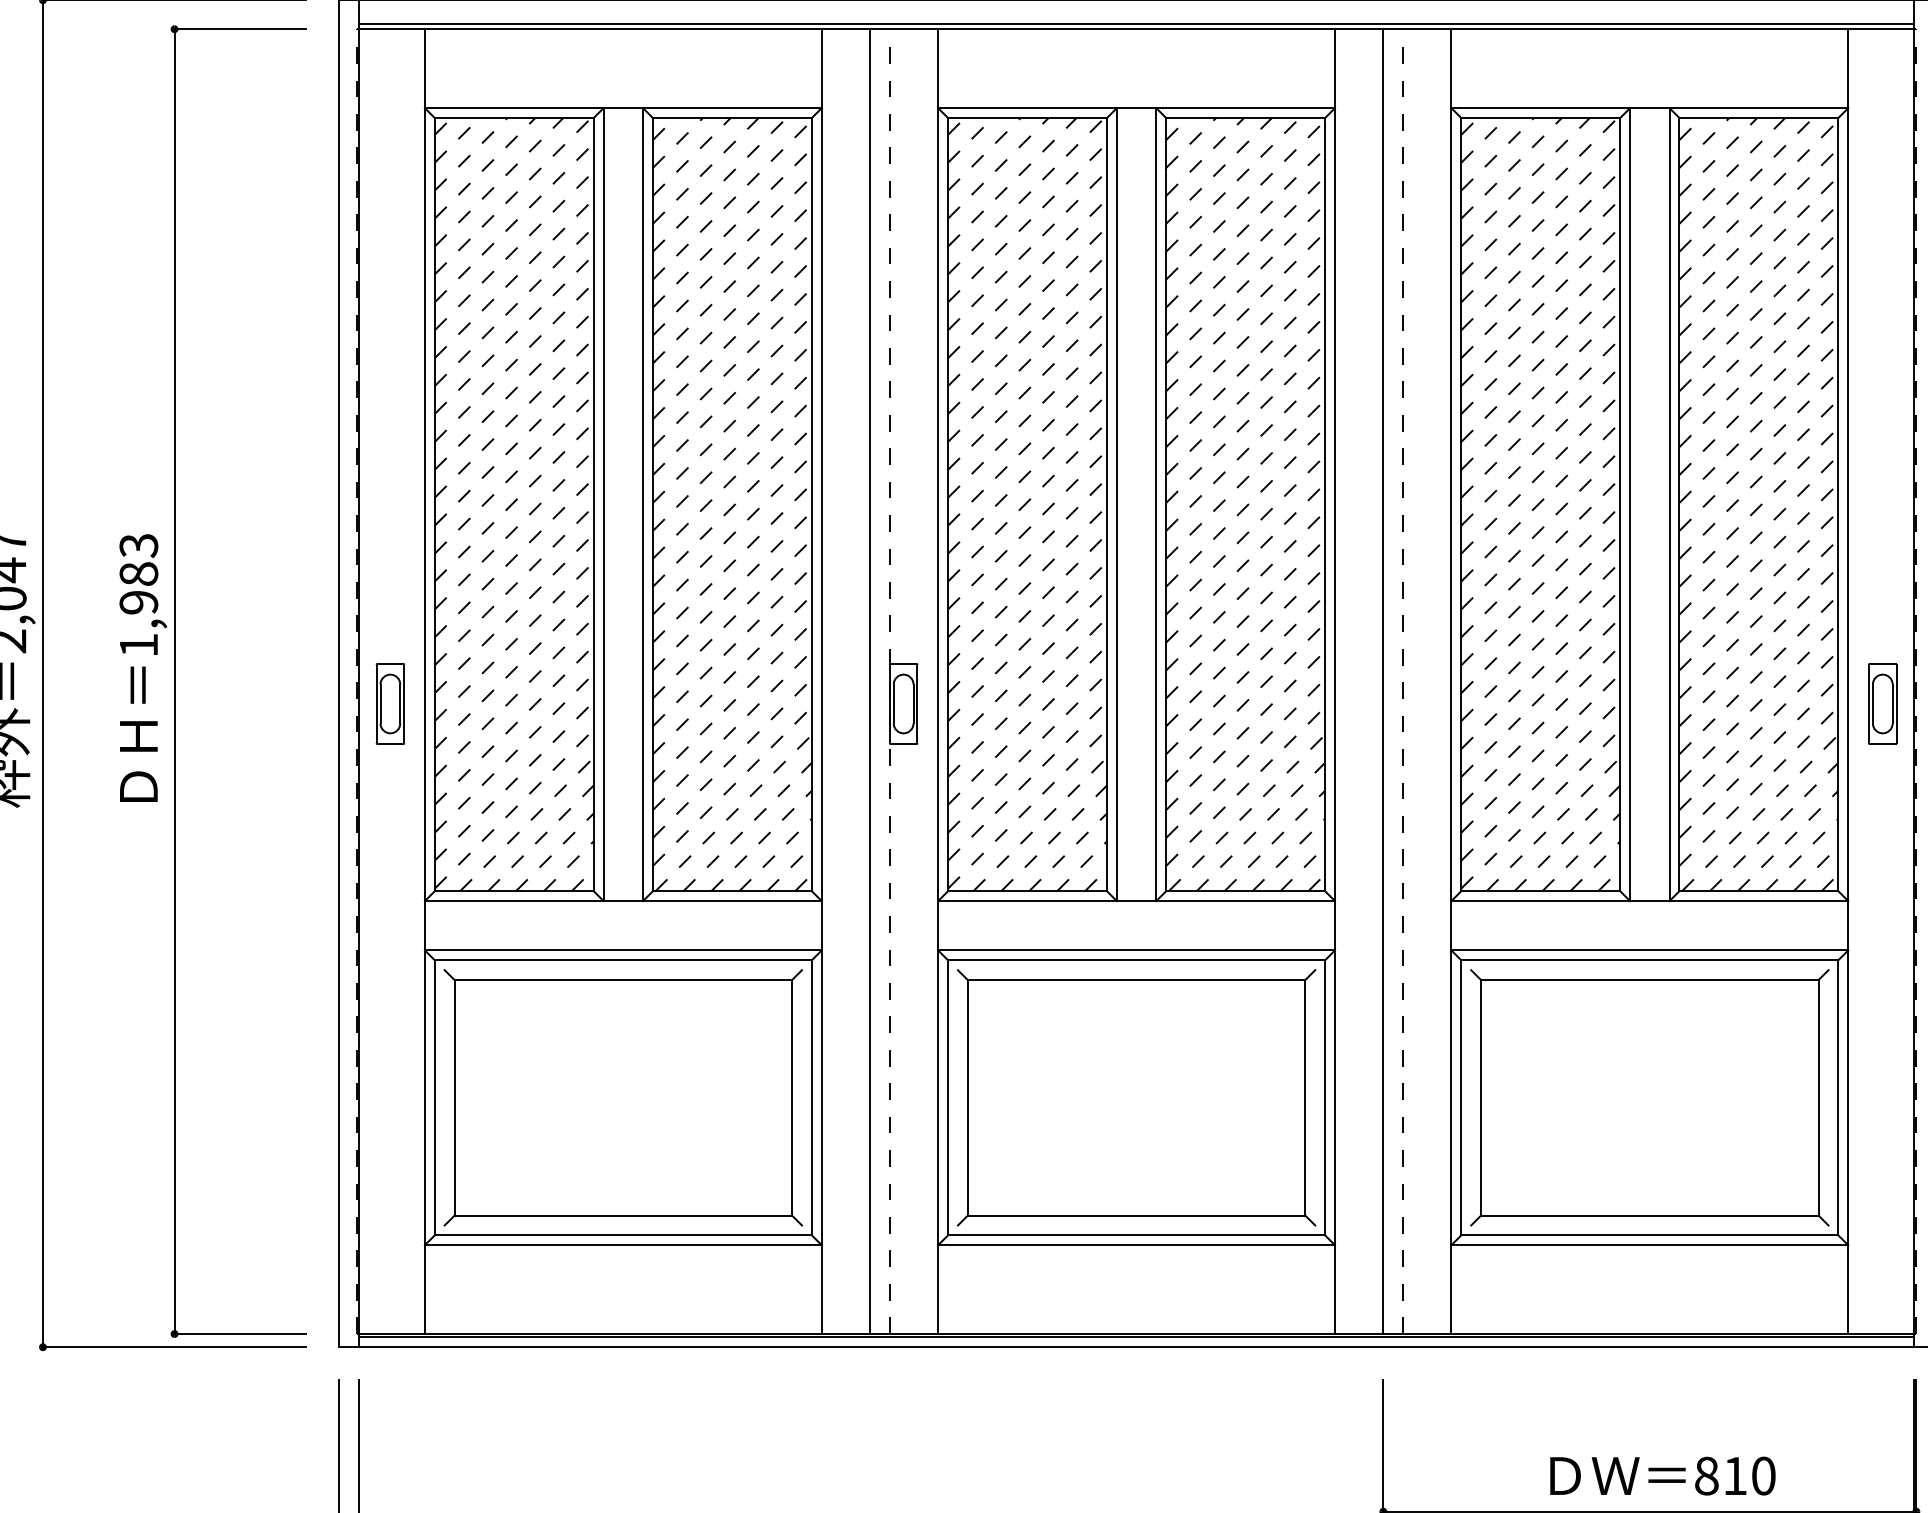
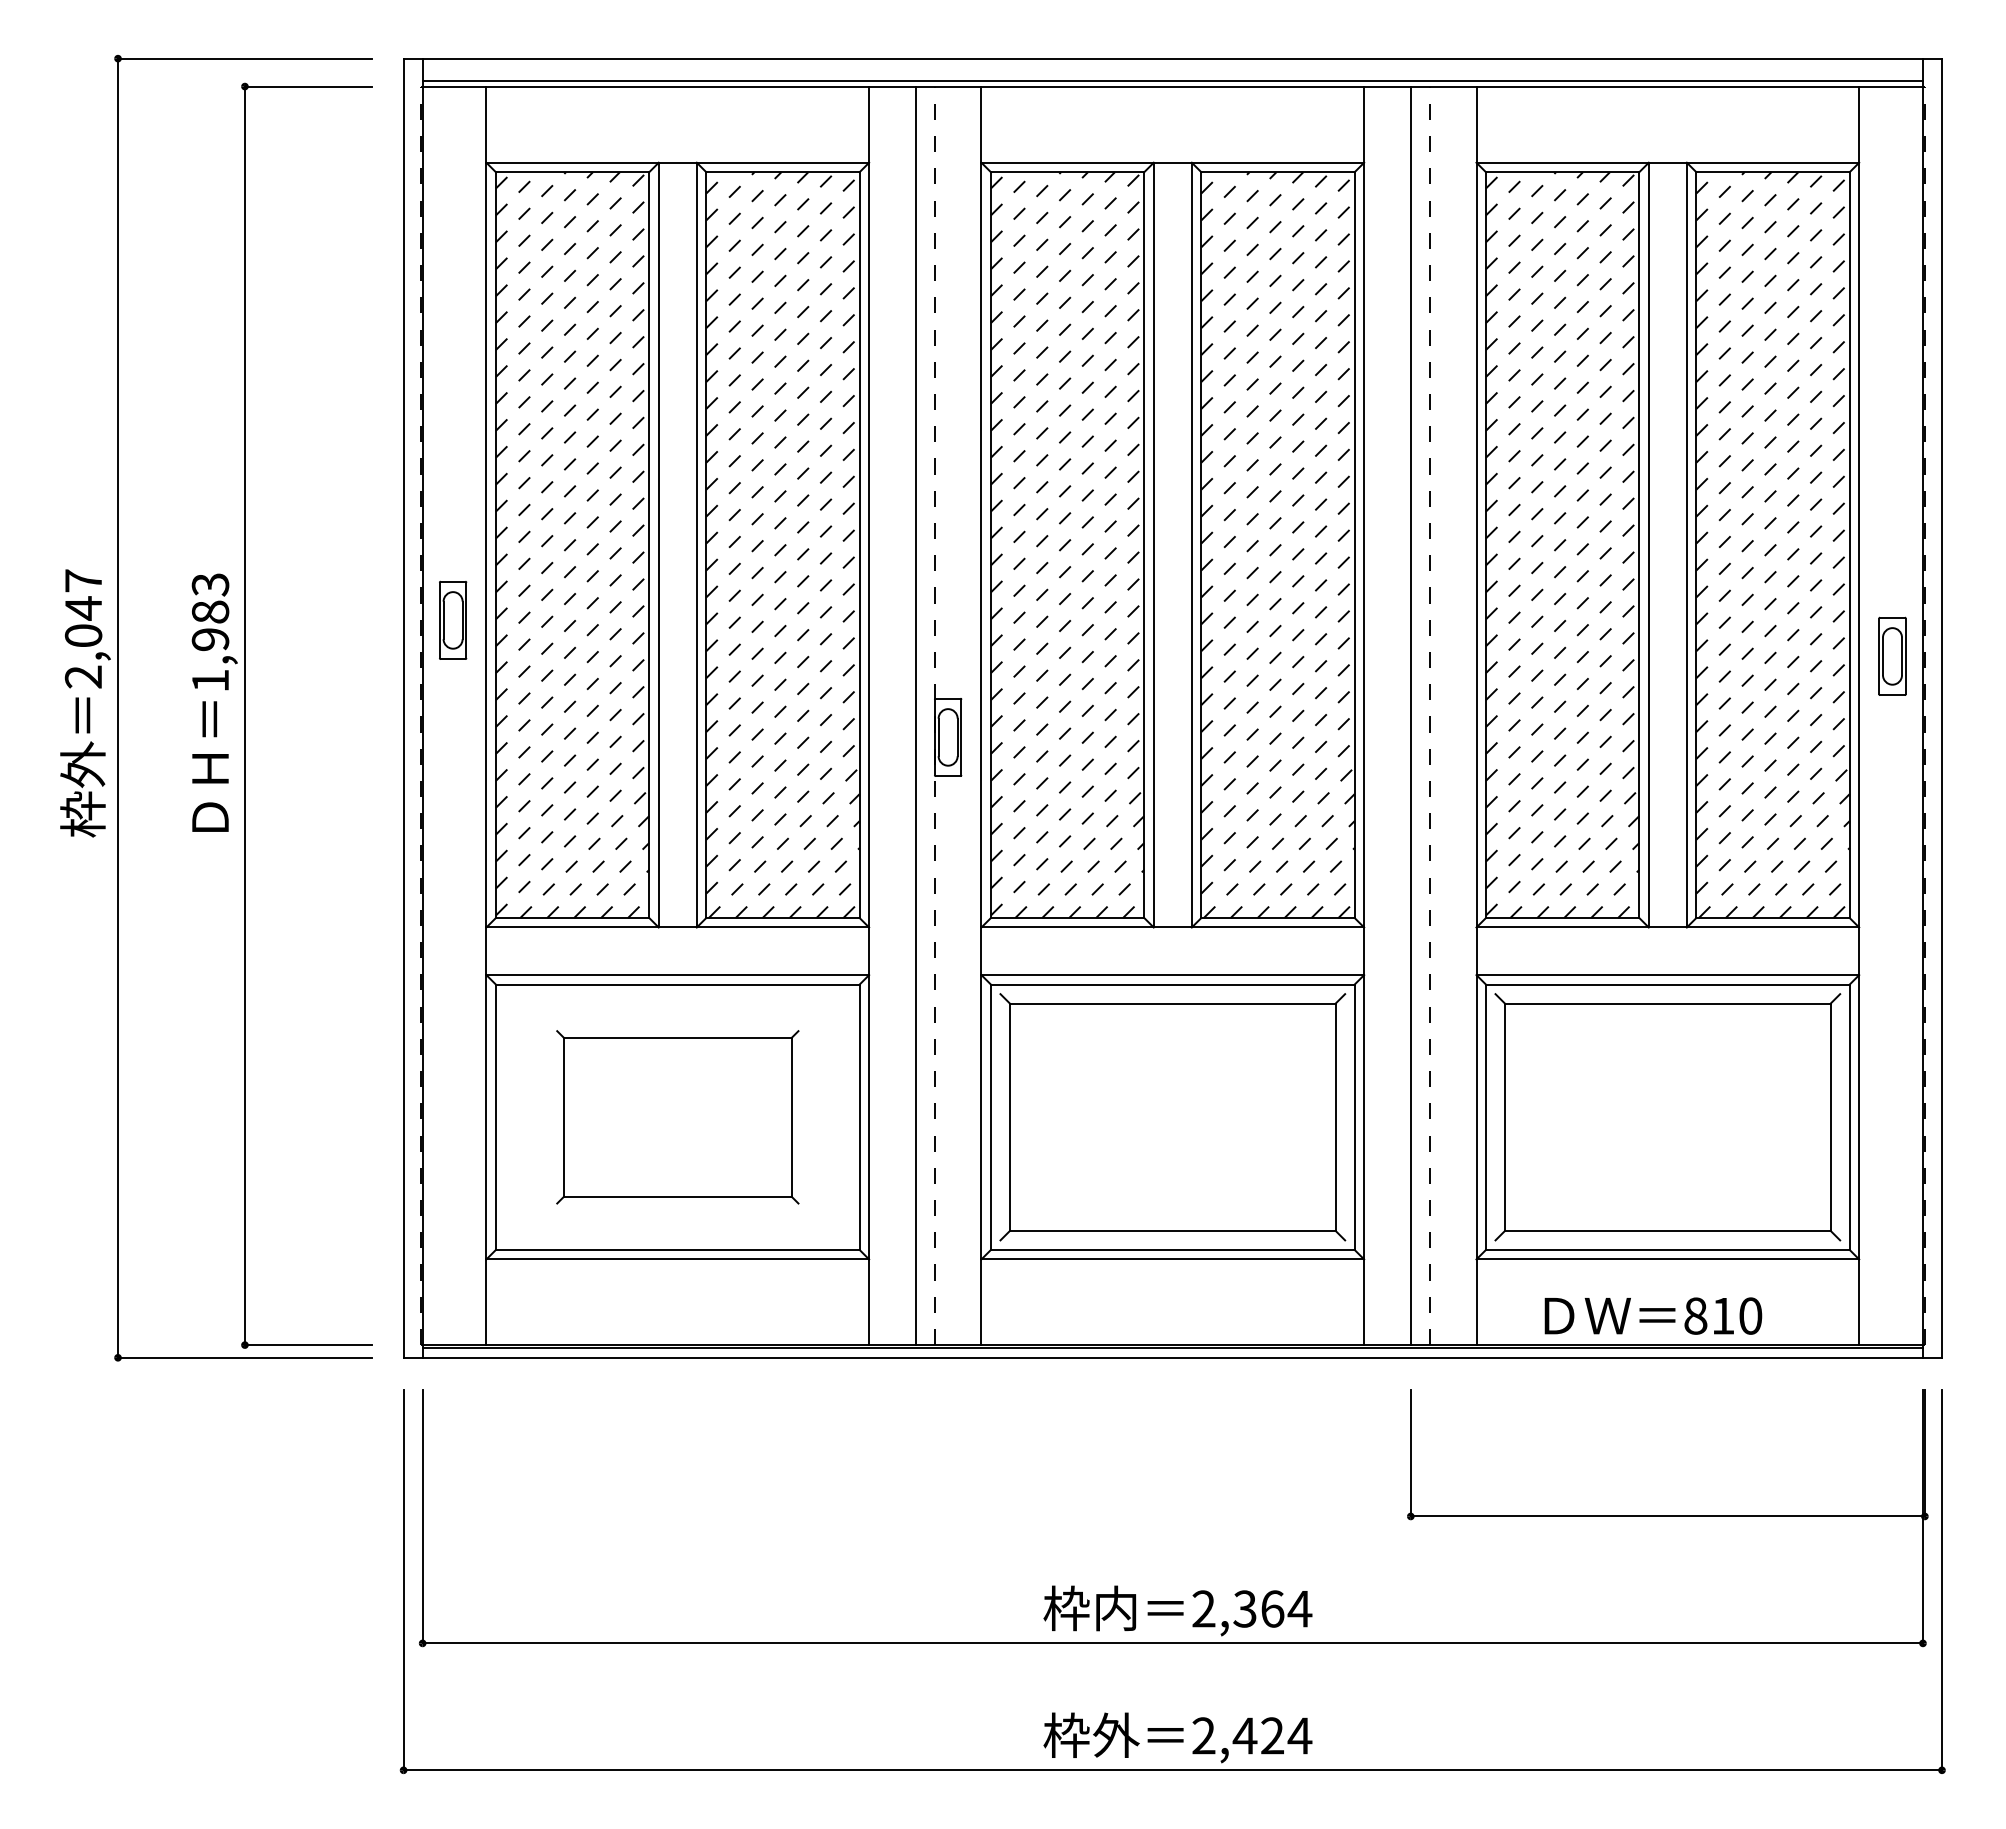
part: (390, 703) -> (453, 619), moved
part: (1882, 703) -> (1892, 655), moved
part: (623, 1098) -> (677, 1117), size x0.7
text: (1662, 1475) -> (1653, 1315), moved

